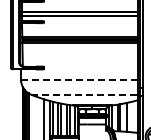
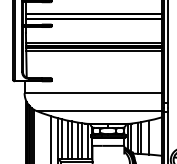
line: (79, 79) -> (93, 93), dashed -> solid
line: (85, 94) -> (100, 110), dashed -> solid

